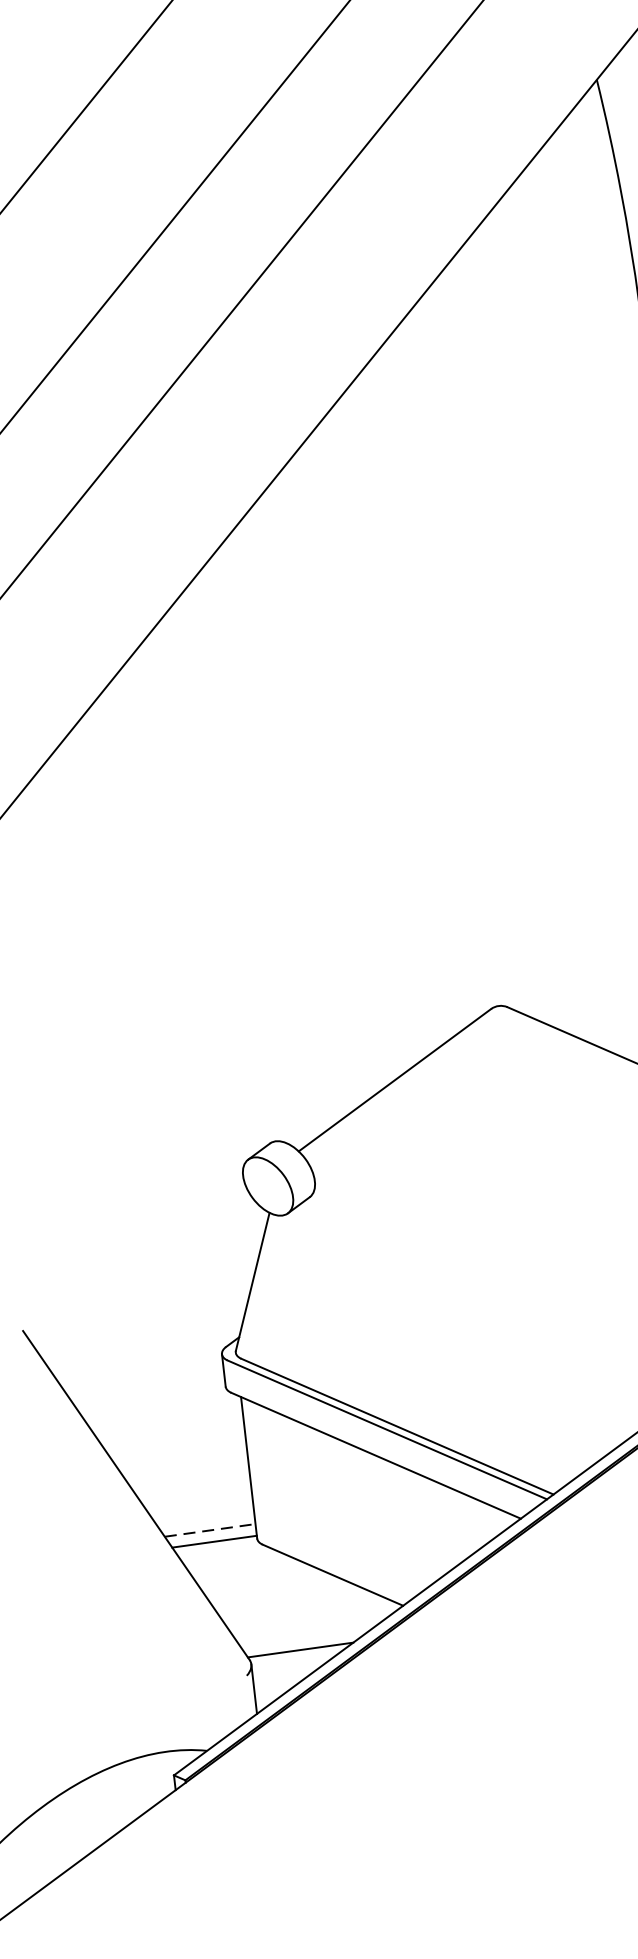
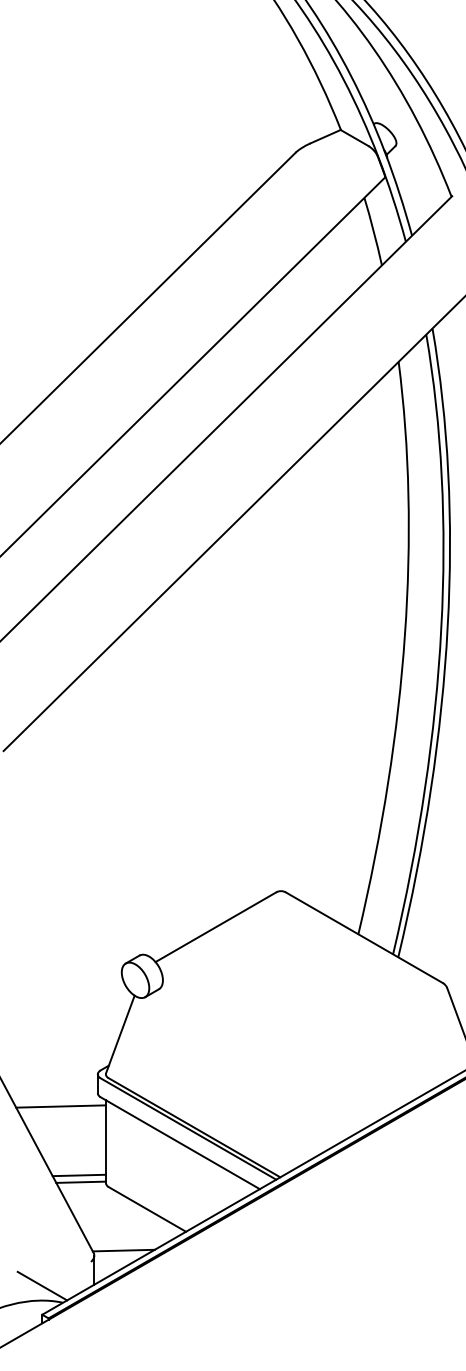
line: (166, 1416) -> (61, 1106), added
line: (210, 1530) -> (79, 1175), dashed -> solid
line: (168, 1725) -> (42, 1285), added

